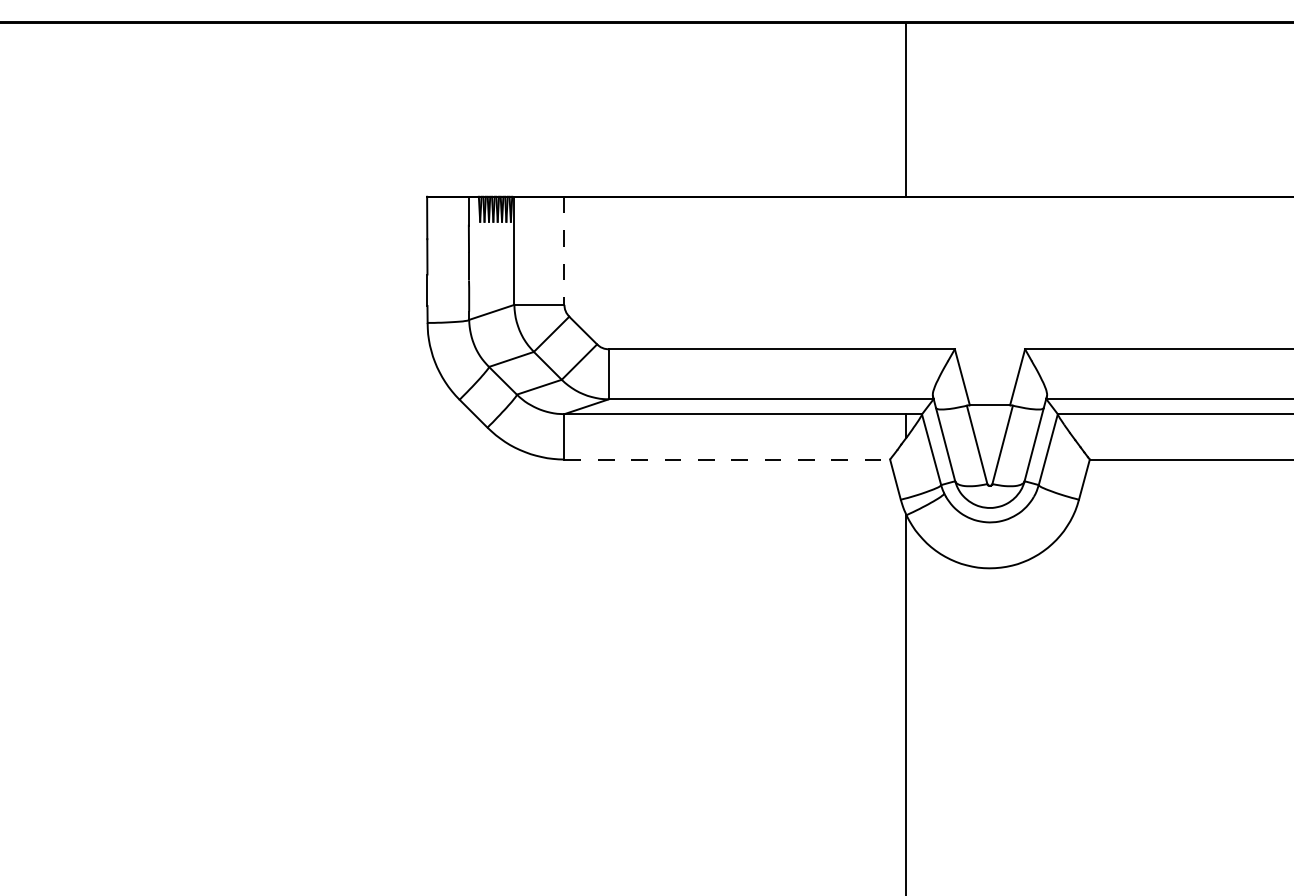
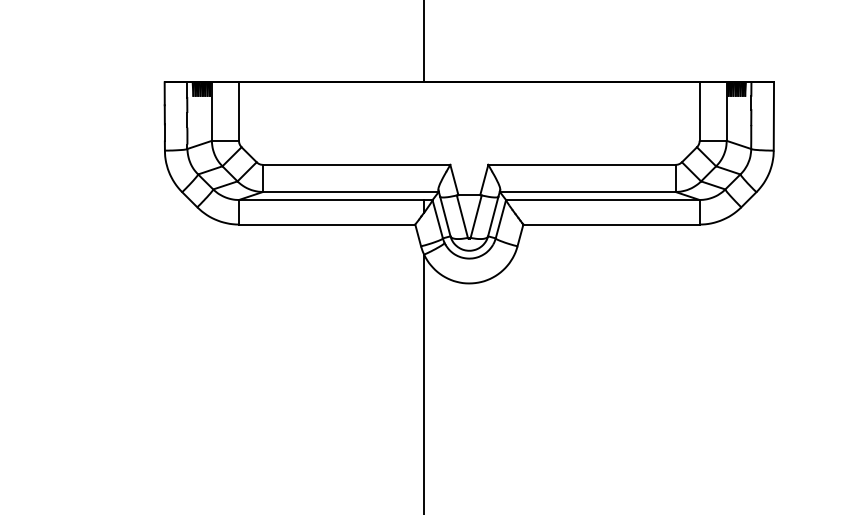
line: (565, 252) -> (239, 112), dashed -> solid
line: (727, 459) -> (327, 224), dashed -> solid

